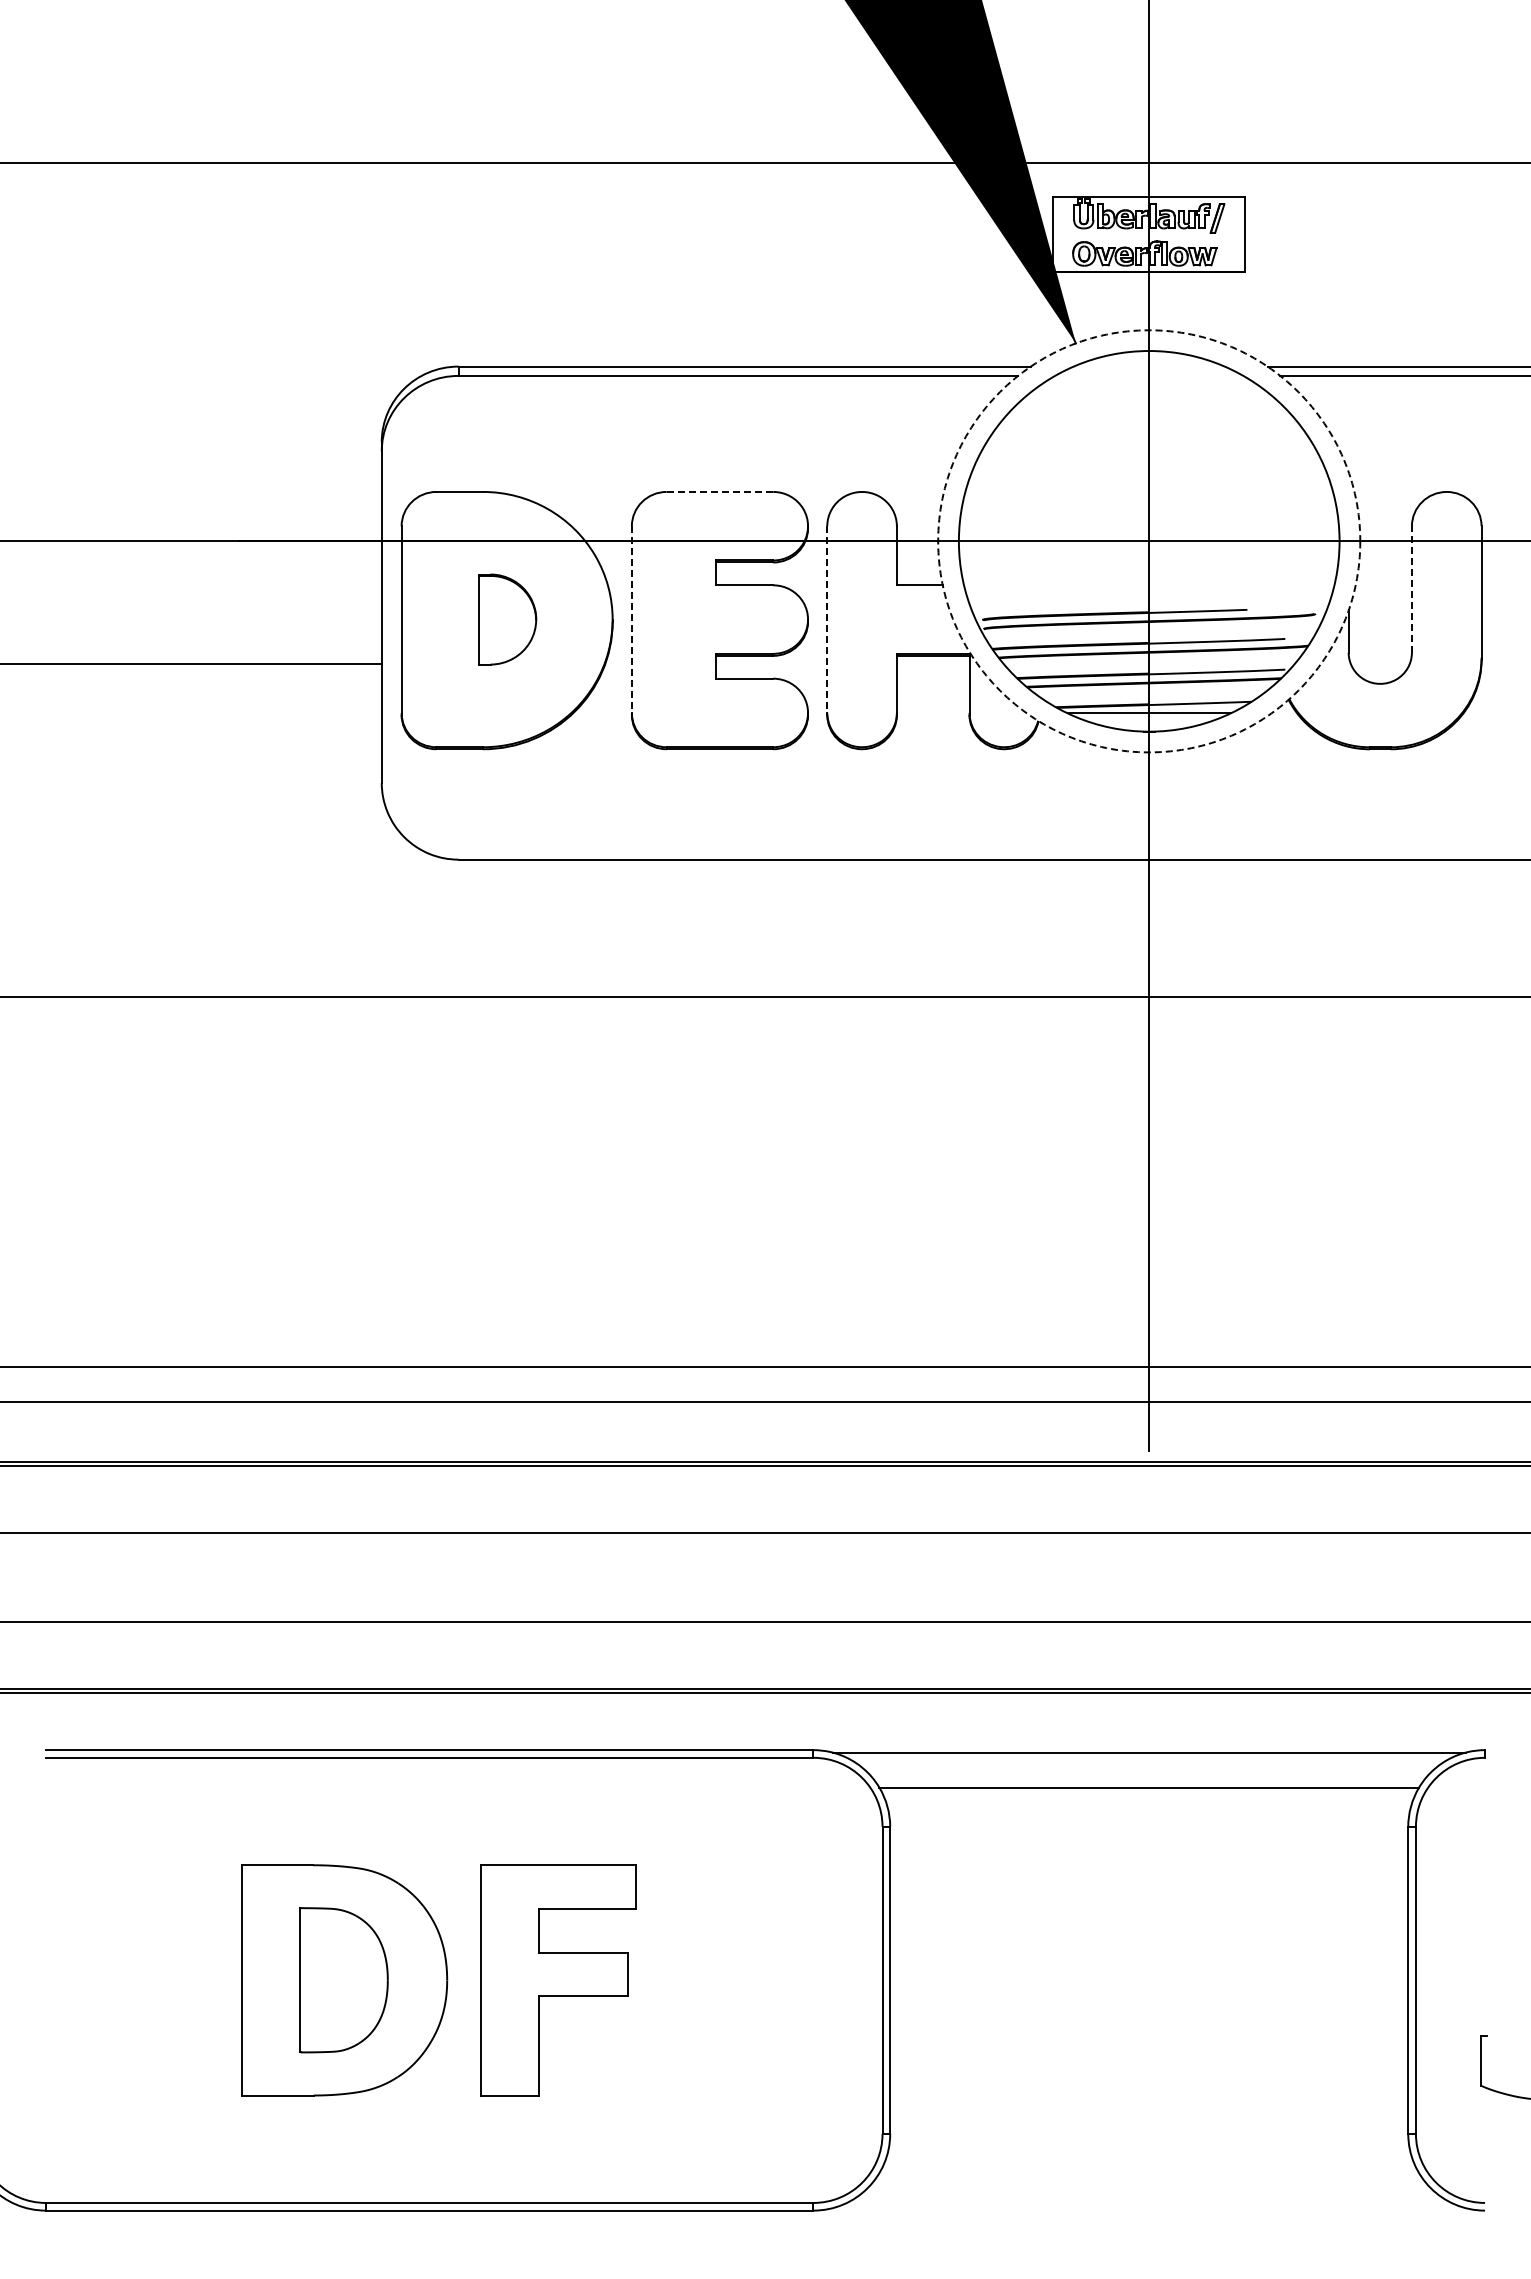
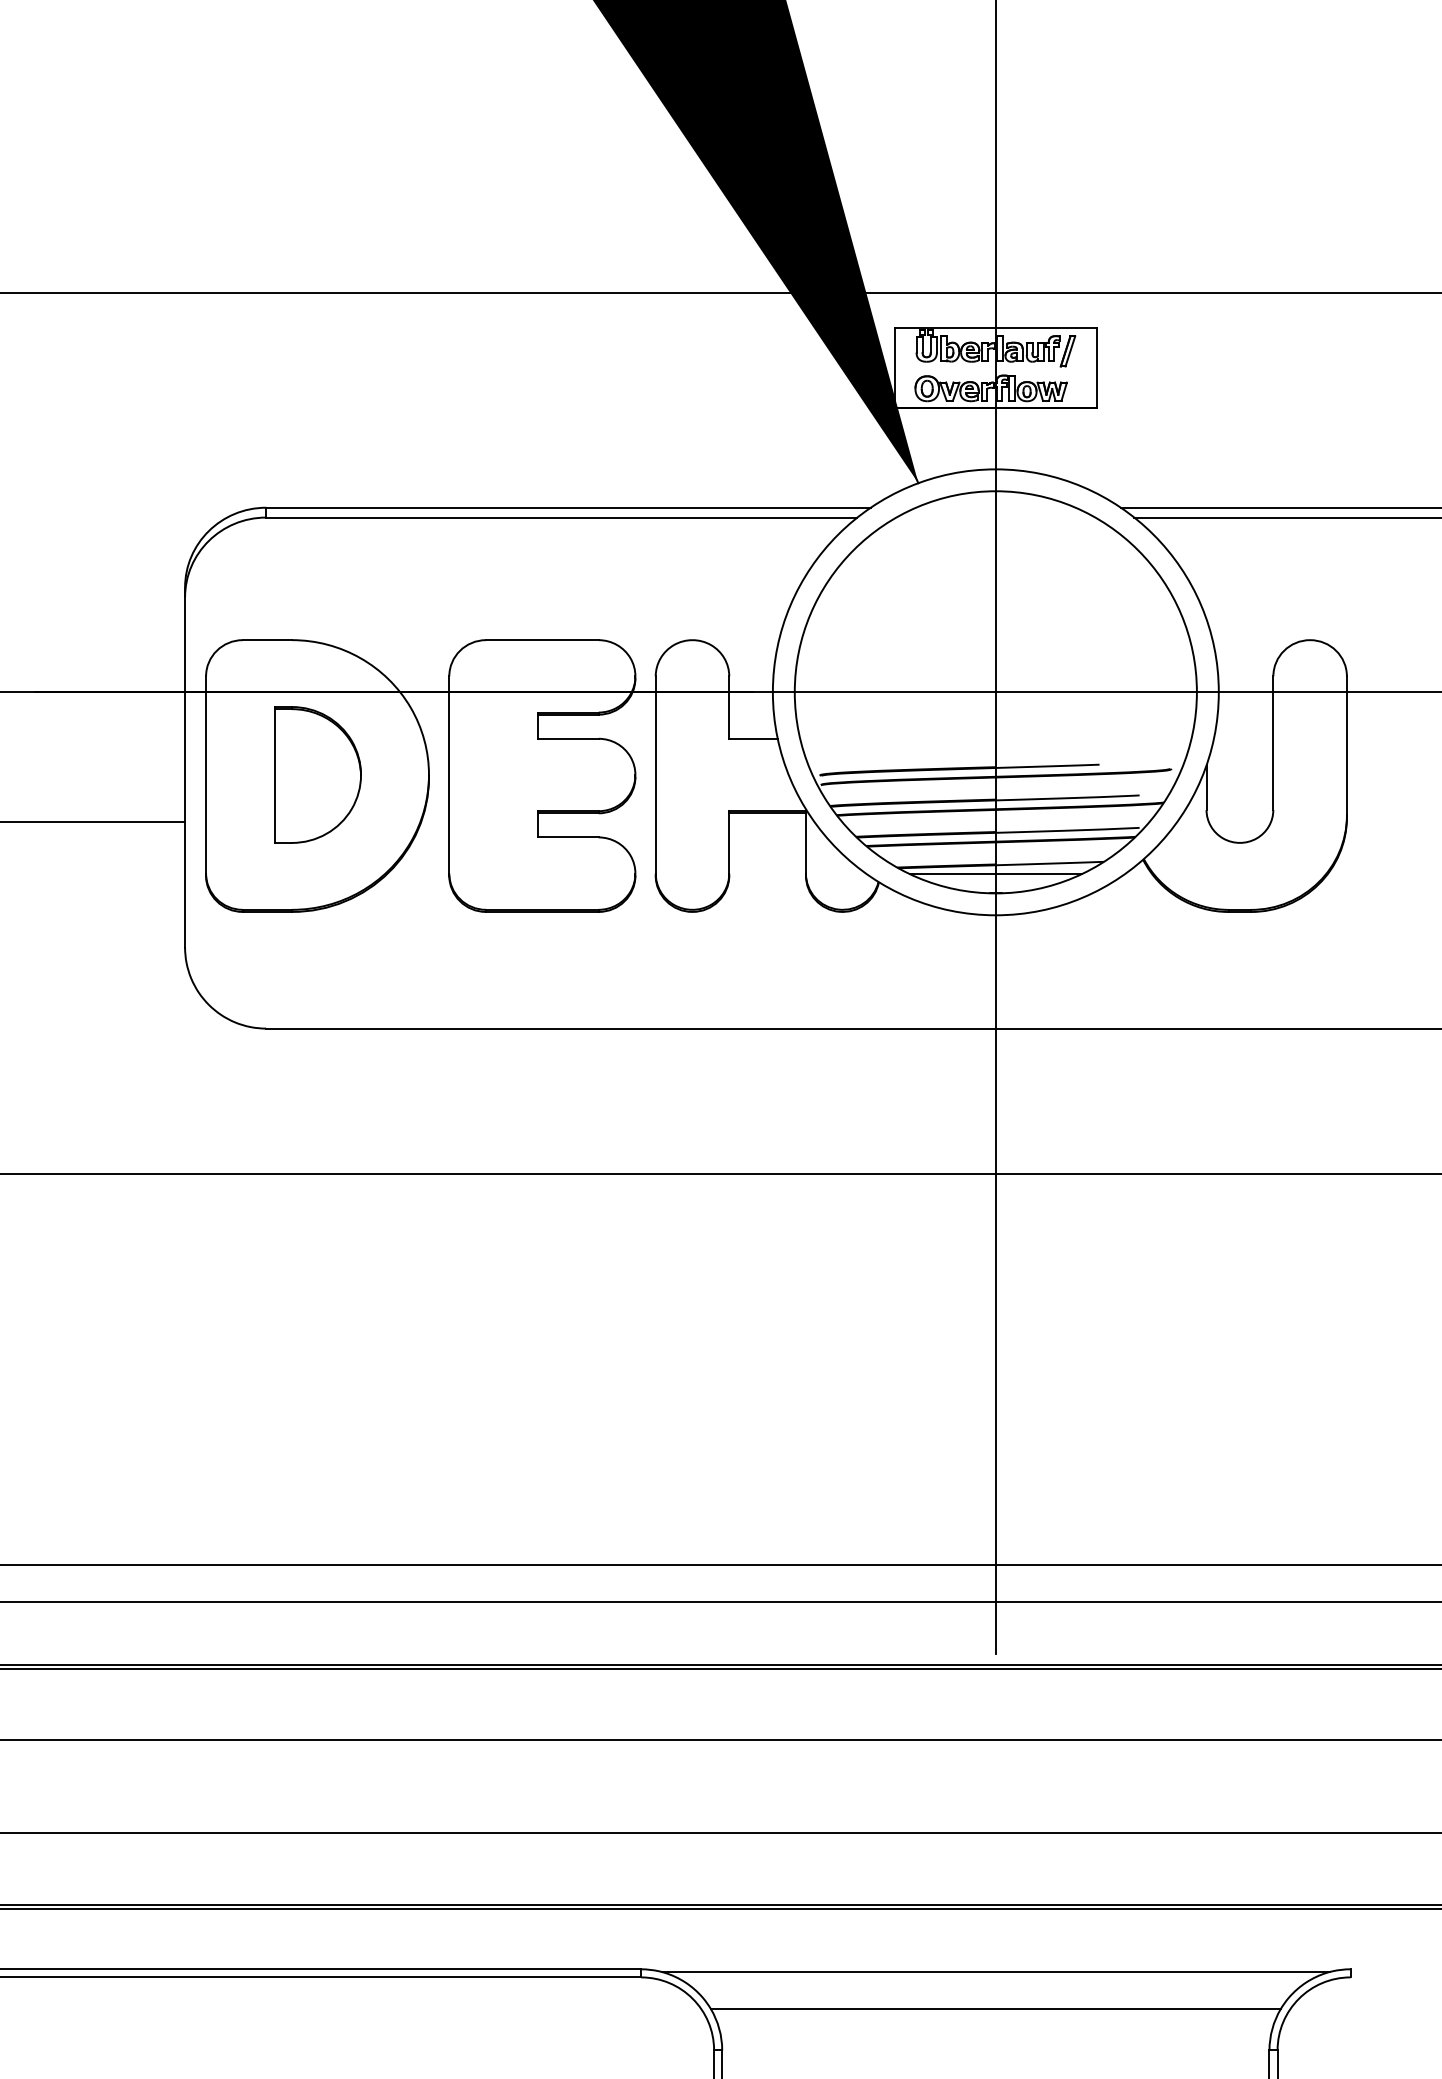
line: (719, 491) -> (541, 639), dashed -> solid
circle: (1149, 541) -> (996, 692), dashed -> solid
line: (1411, 589) -> (1272, 743), dashed -> solid
part: (507, 619) -> (317, 774), size x1.43
line: (631, 620) -> (448, 775), dashed -> solid
line: (827, 620) -> (655, 775), dashed -> solid

